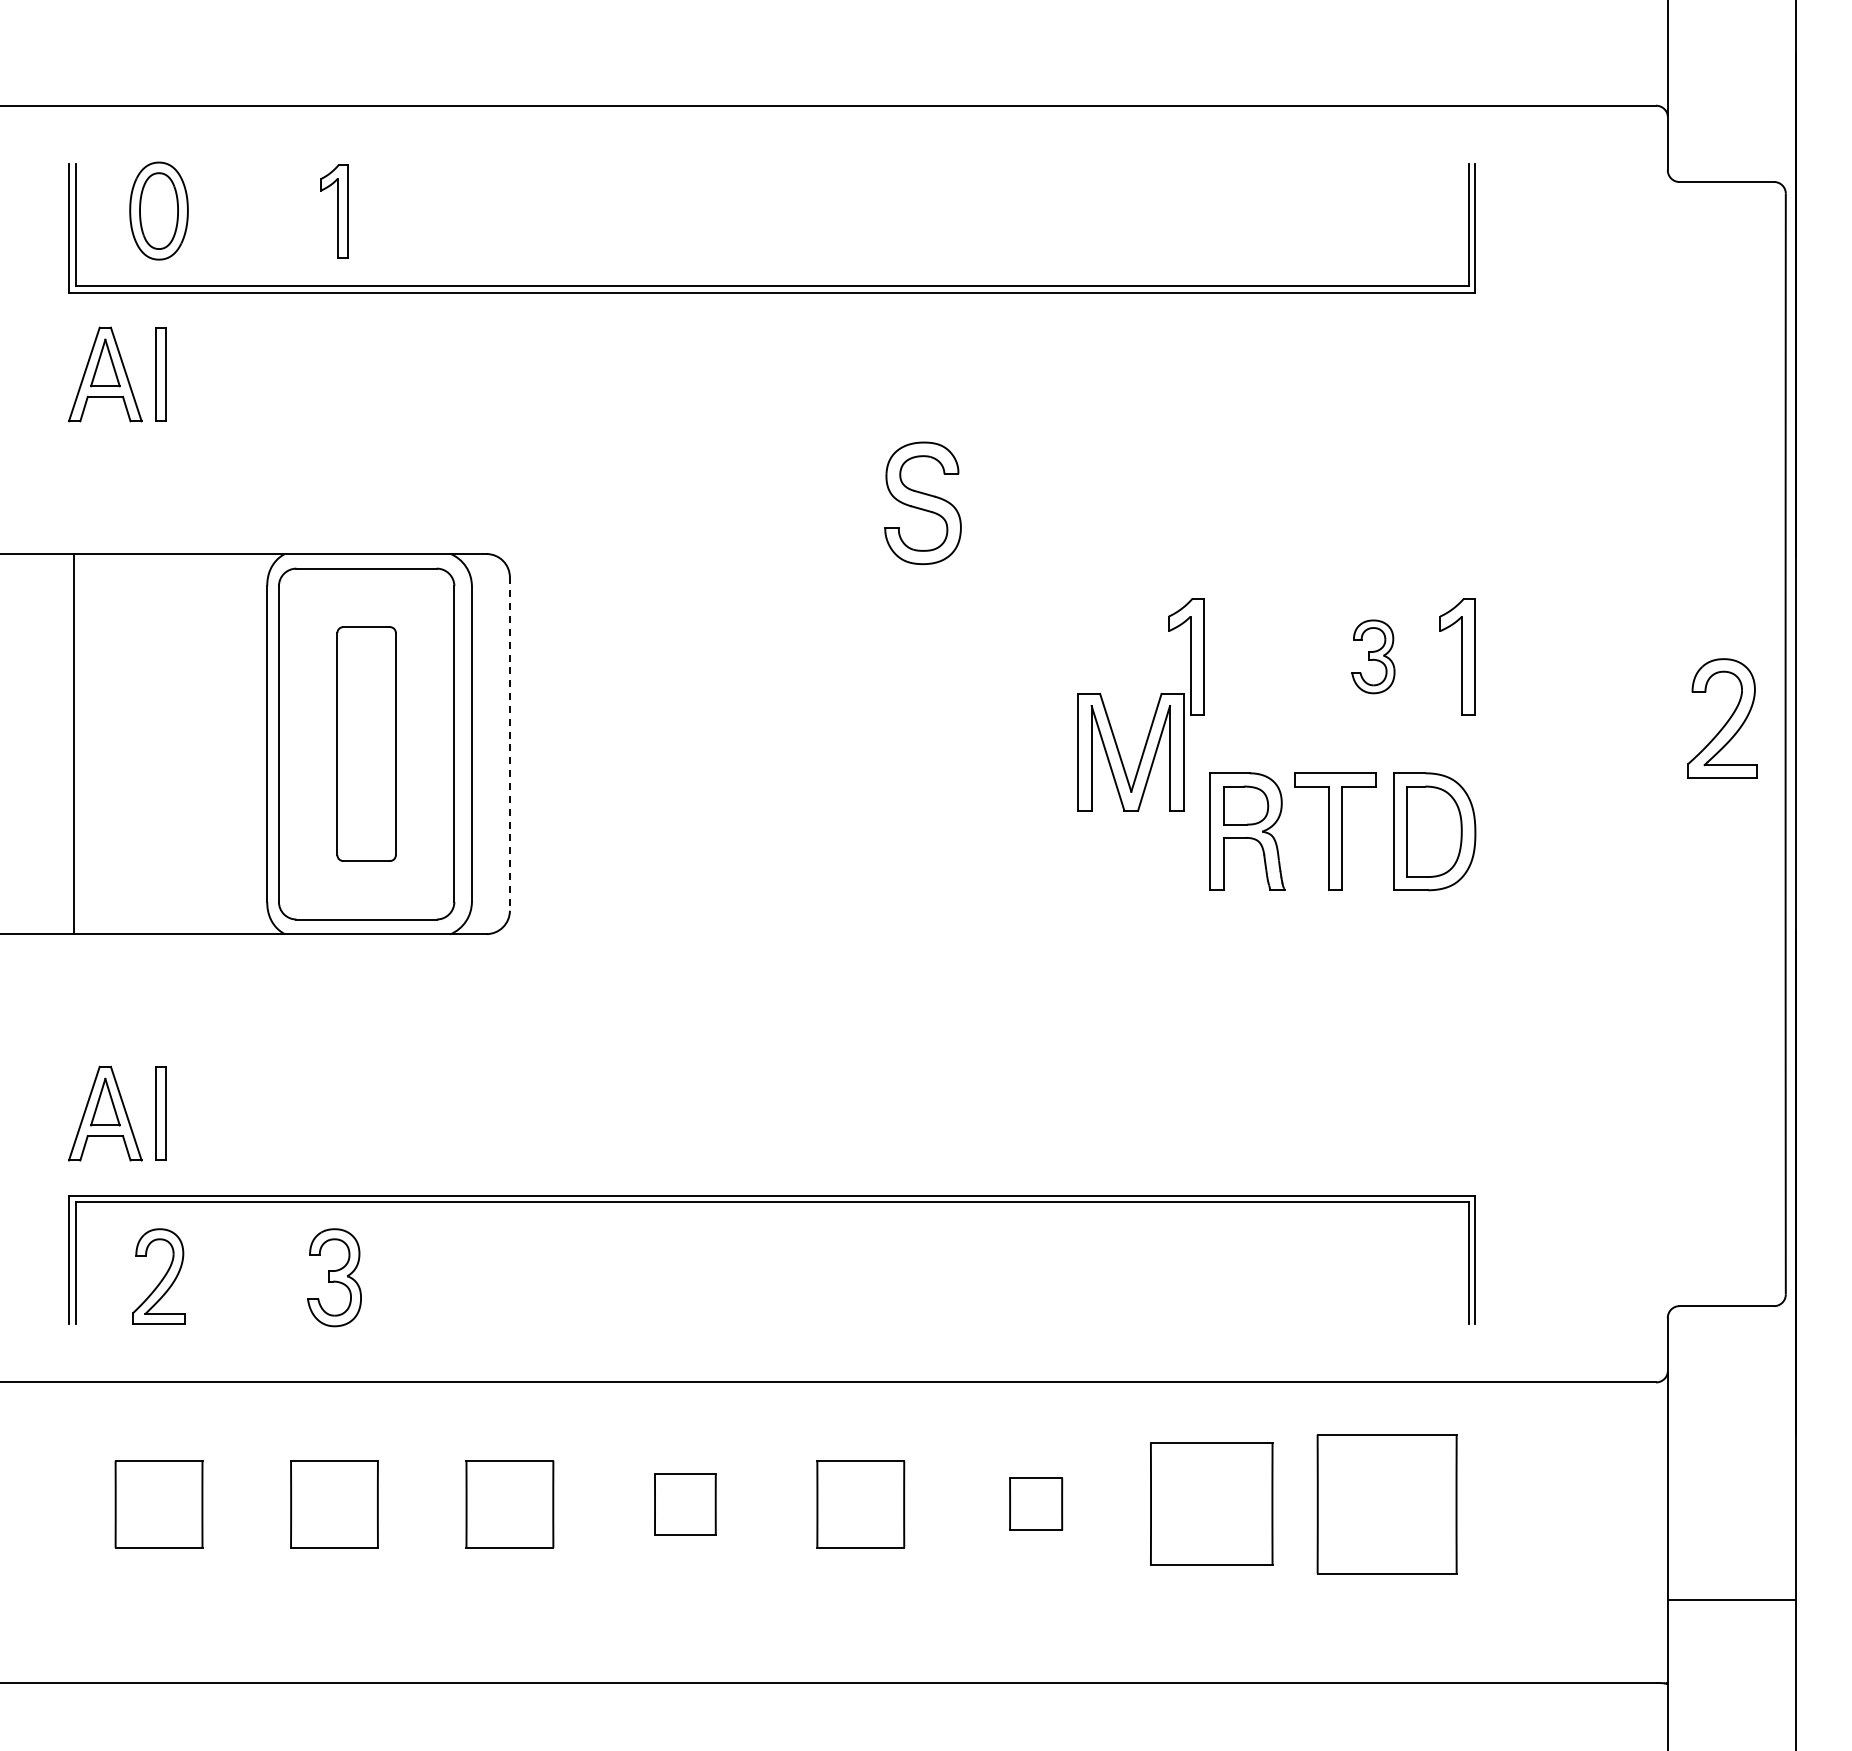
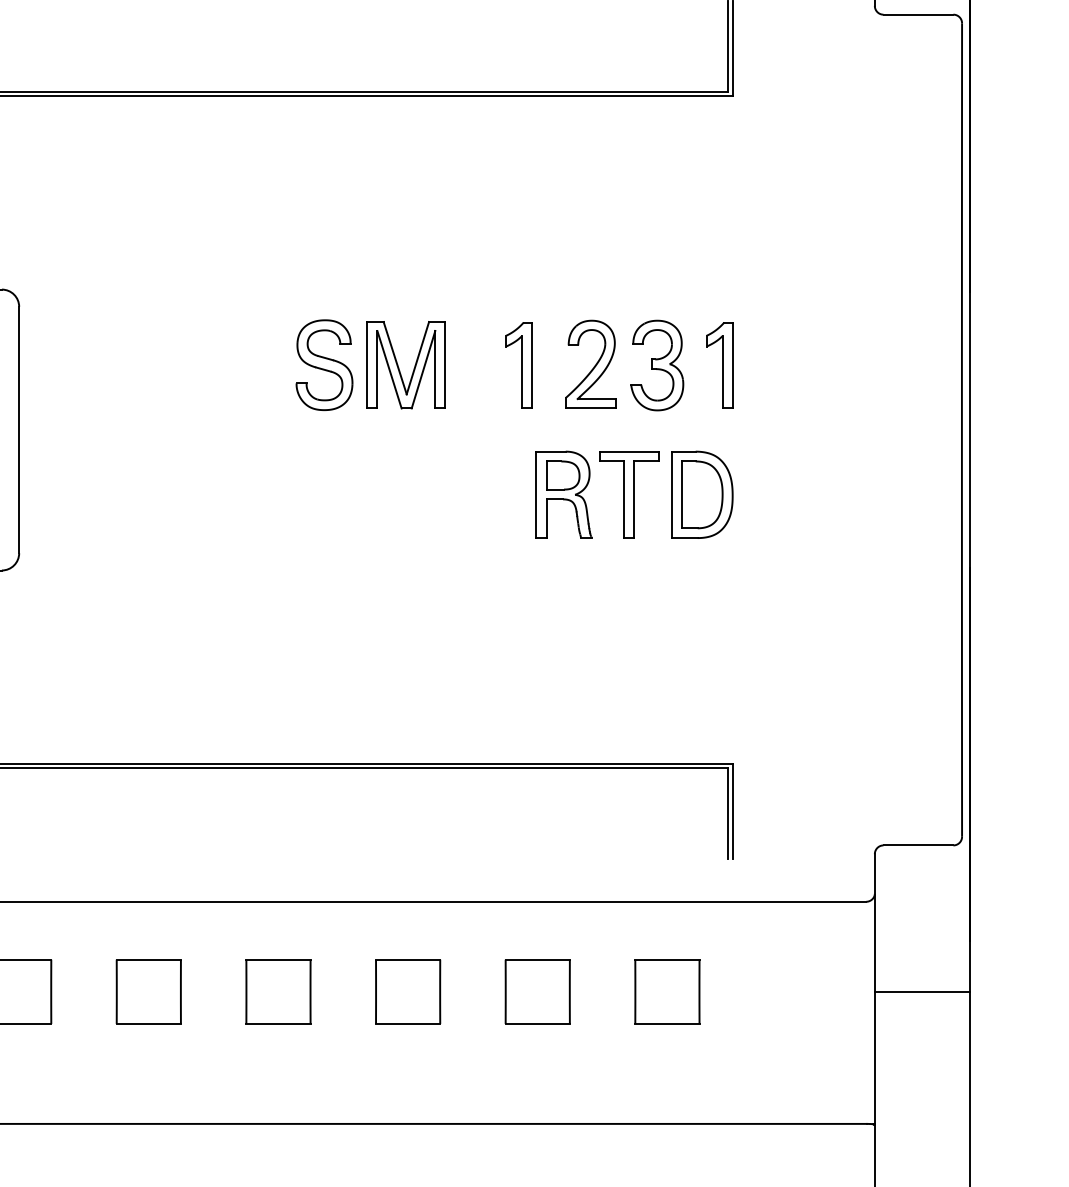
part: (922, 502) -> (324, 364), moved
part: (1373, 656) -> (657, 365), size x1.67
part: (1722, 718) -> (590, 364), moved
line: (509, 744) -> (18, 430), dashed -> solid
part: (1120, 753) -> (398, 366), moved
part: (685, 1504) -> (148, 992), size x1.43
part: (1035, 1504) -> (407, 992), size x1.67
part: (1211, 1504) -> (537, 992), size x0.71
part: (1386, 1504) -> (666, 992), size x0.62
line: (1731, 1600) -> (921, 992), moved

